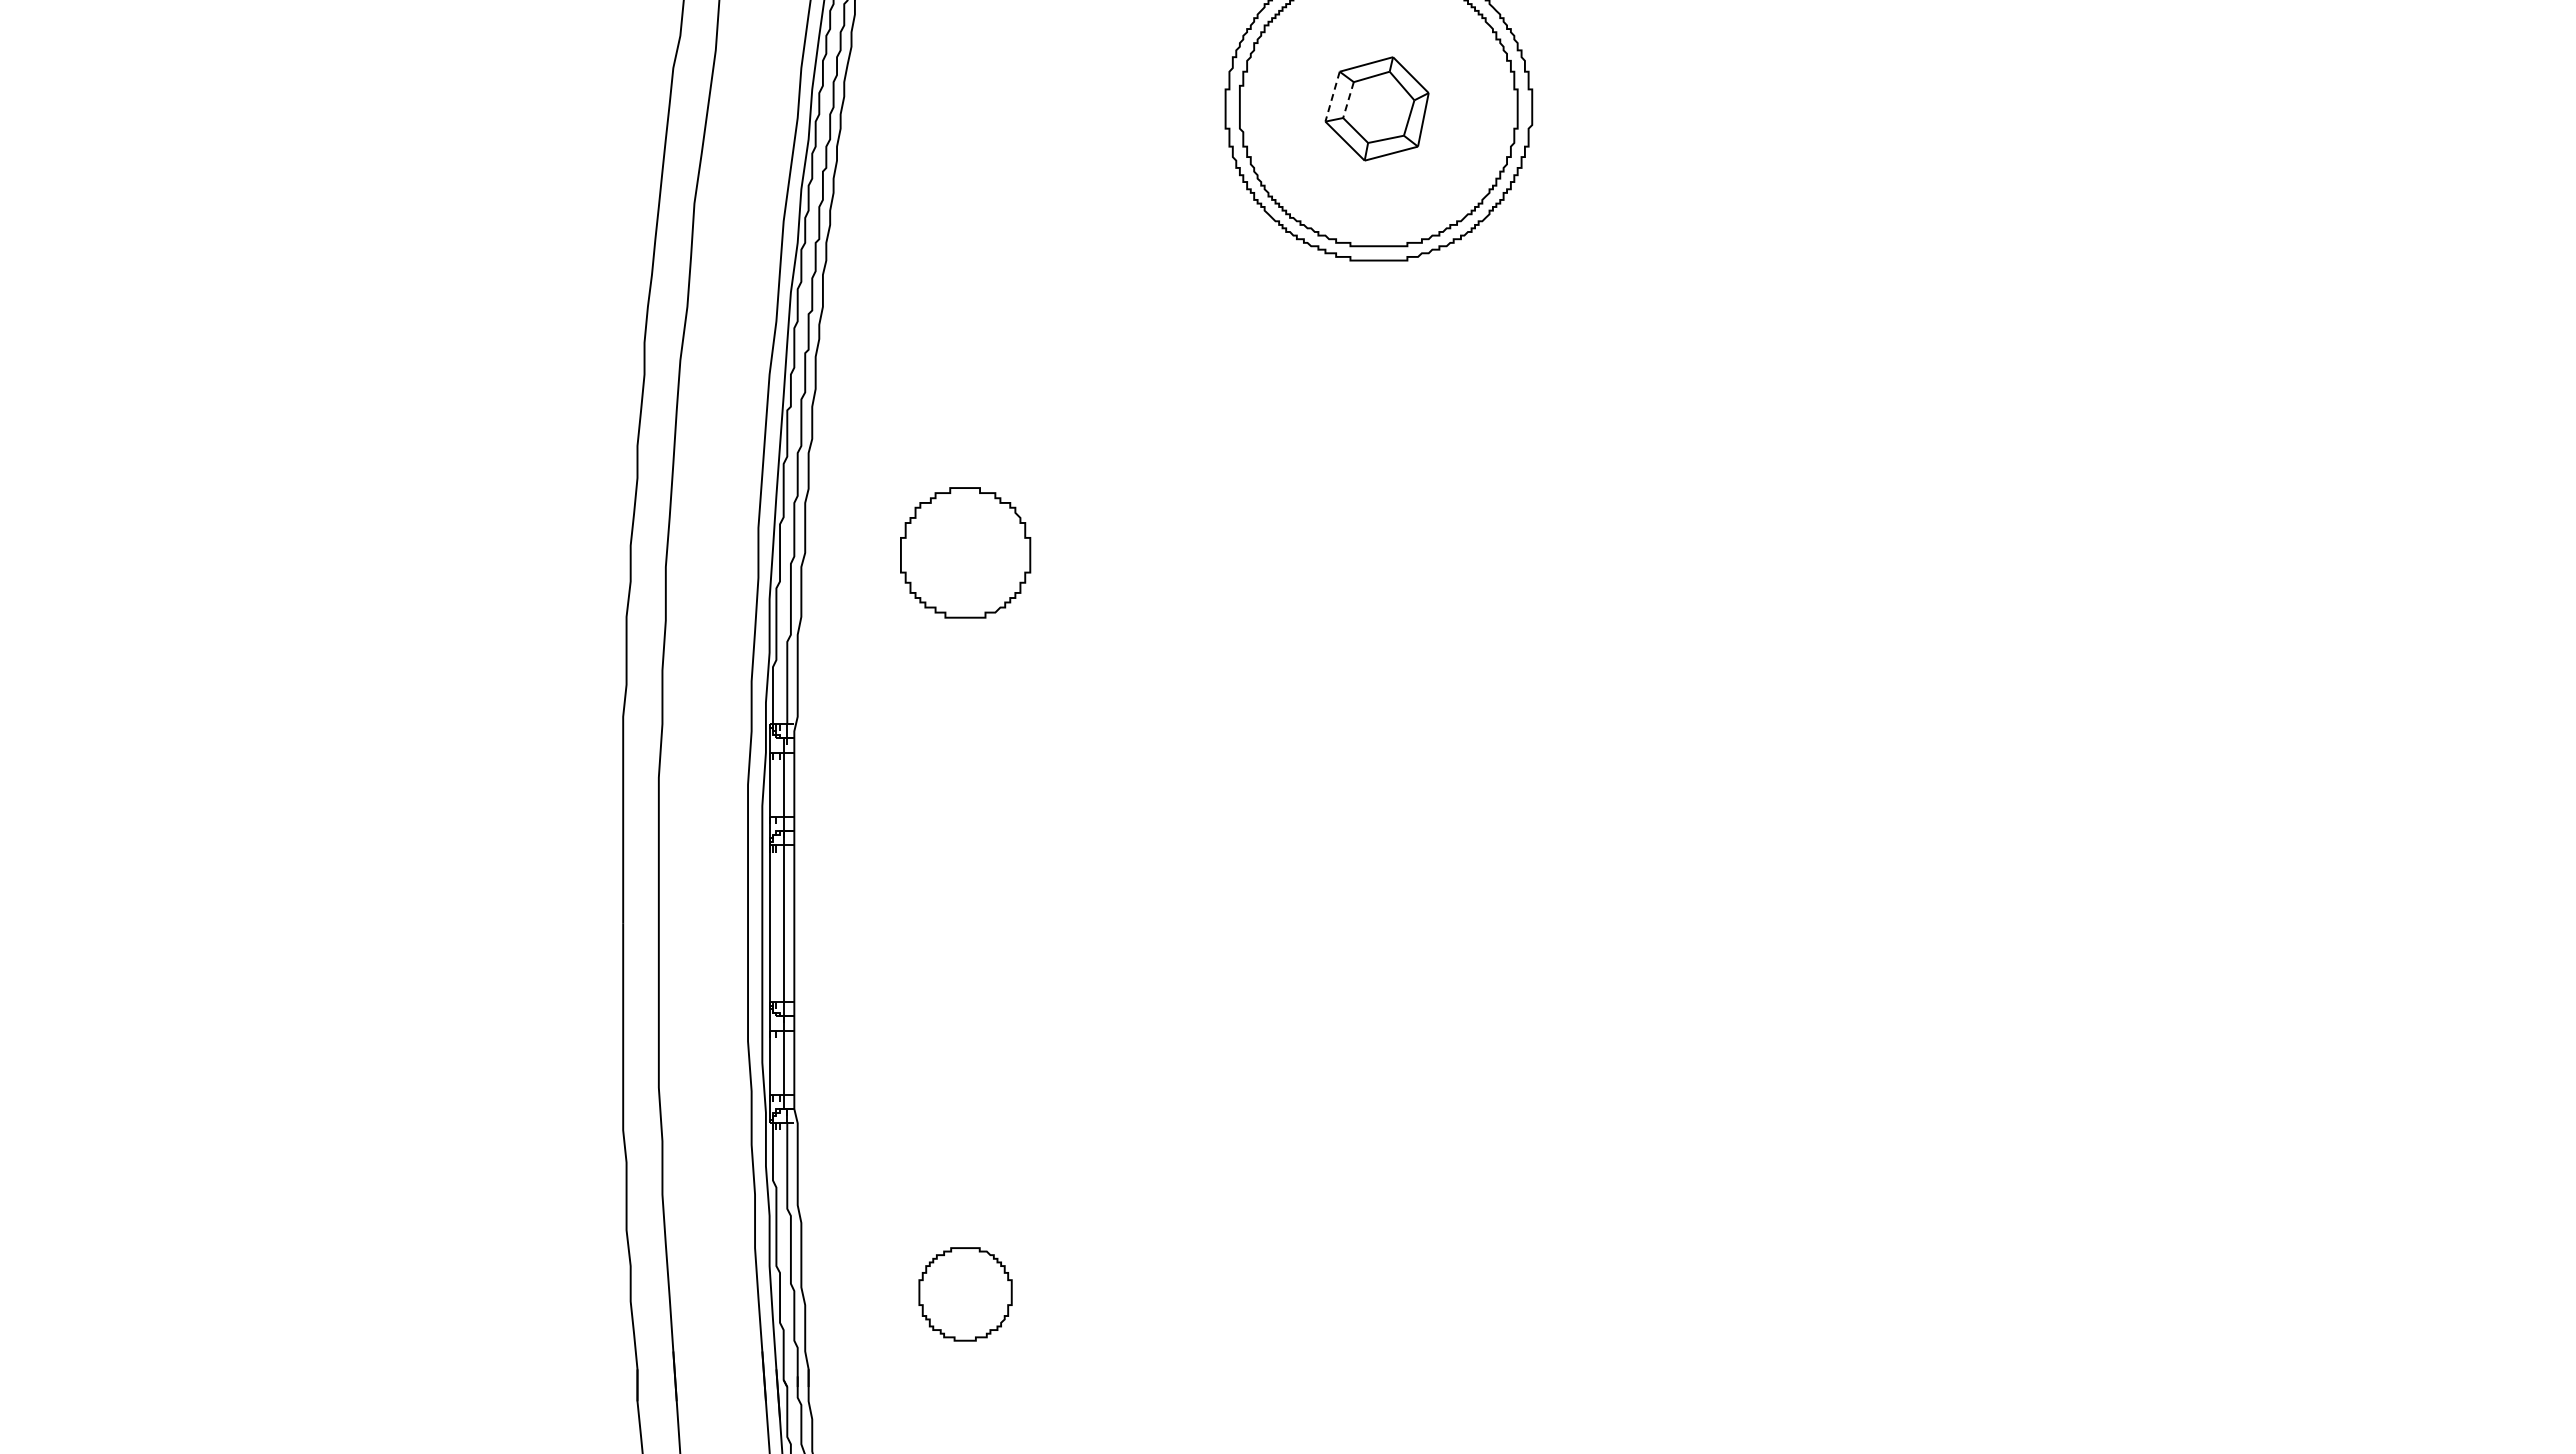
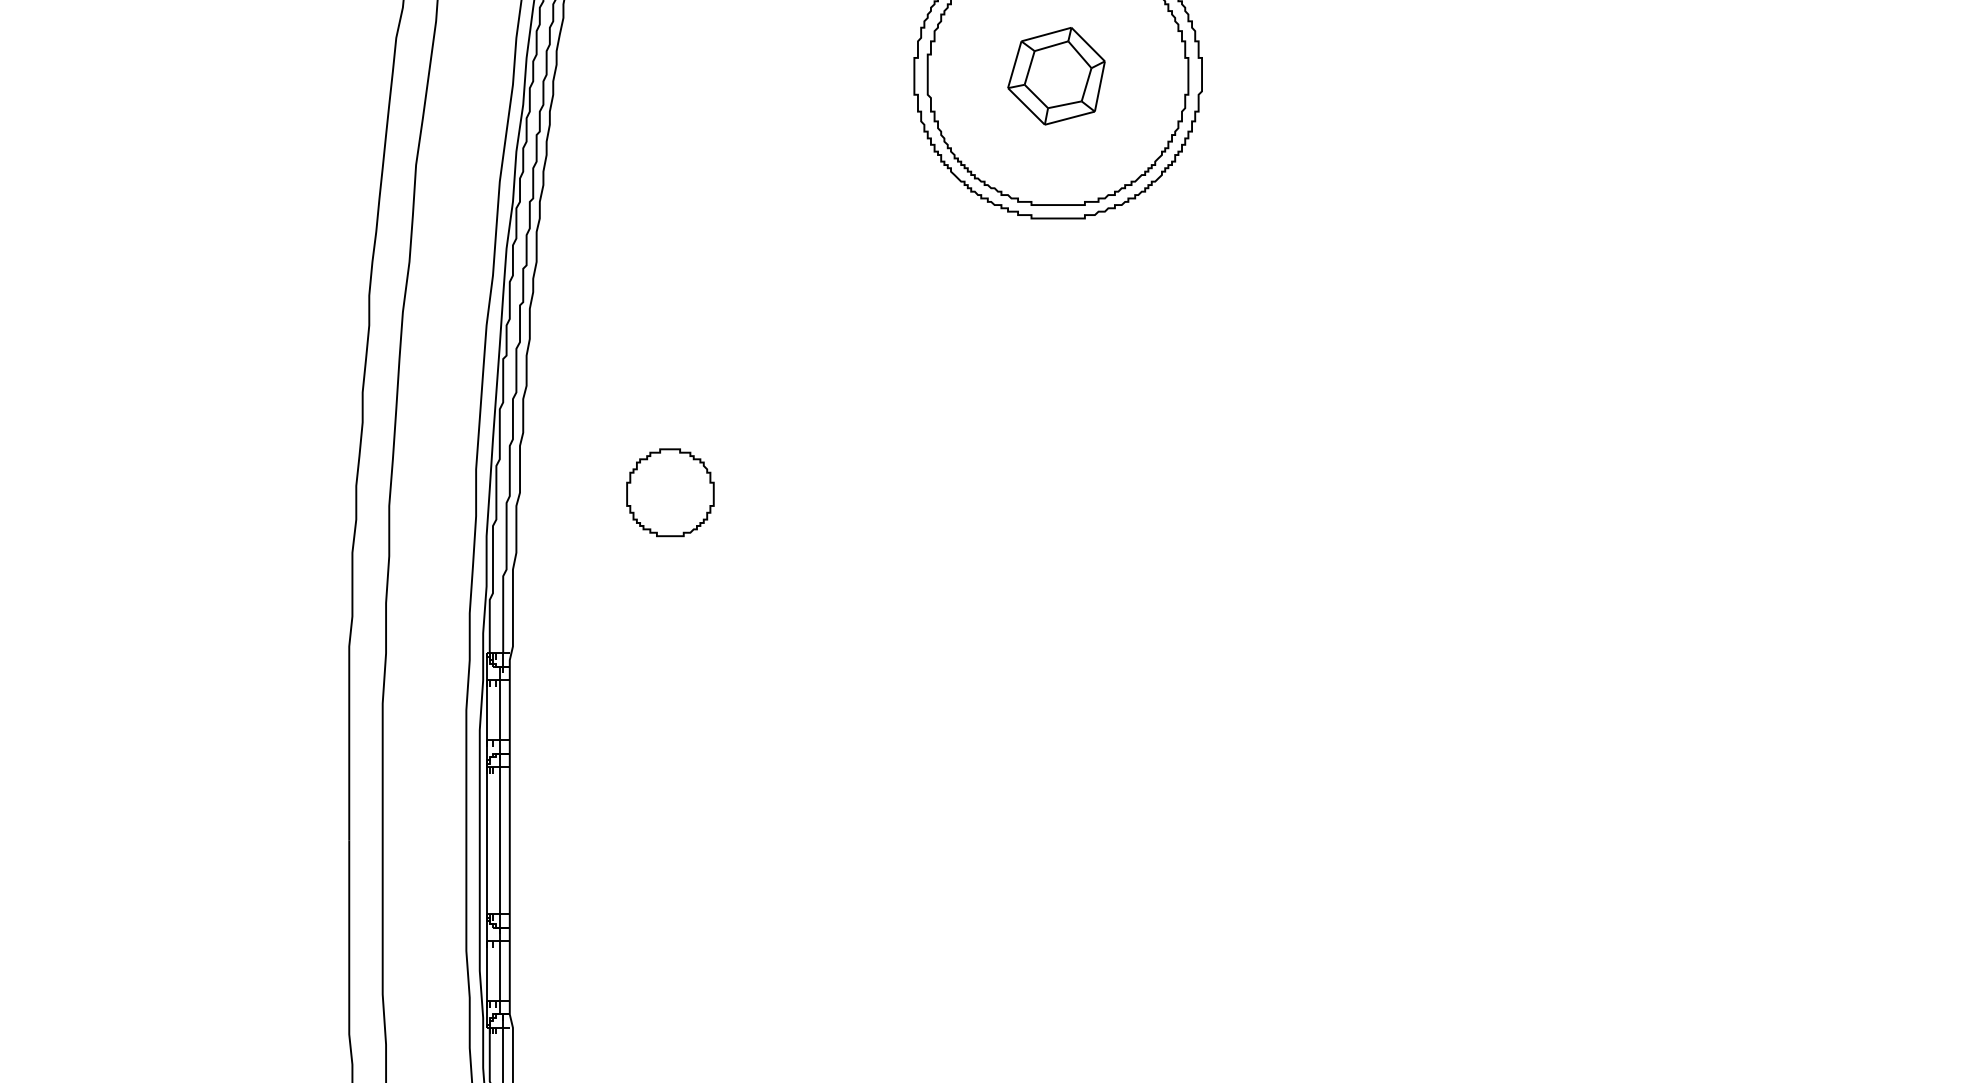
line: (1332, 96) -> (1014, 64), dashed -> solid
line: (1348, 100) -> (1029, 68), dashed -> solid
part: (965, 552) -> (670, 492), size x0.71

